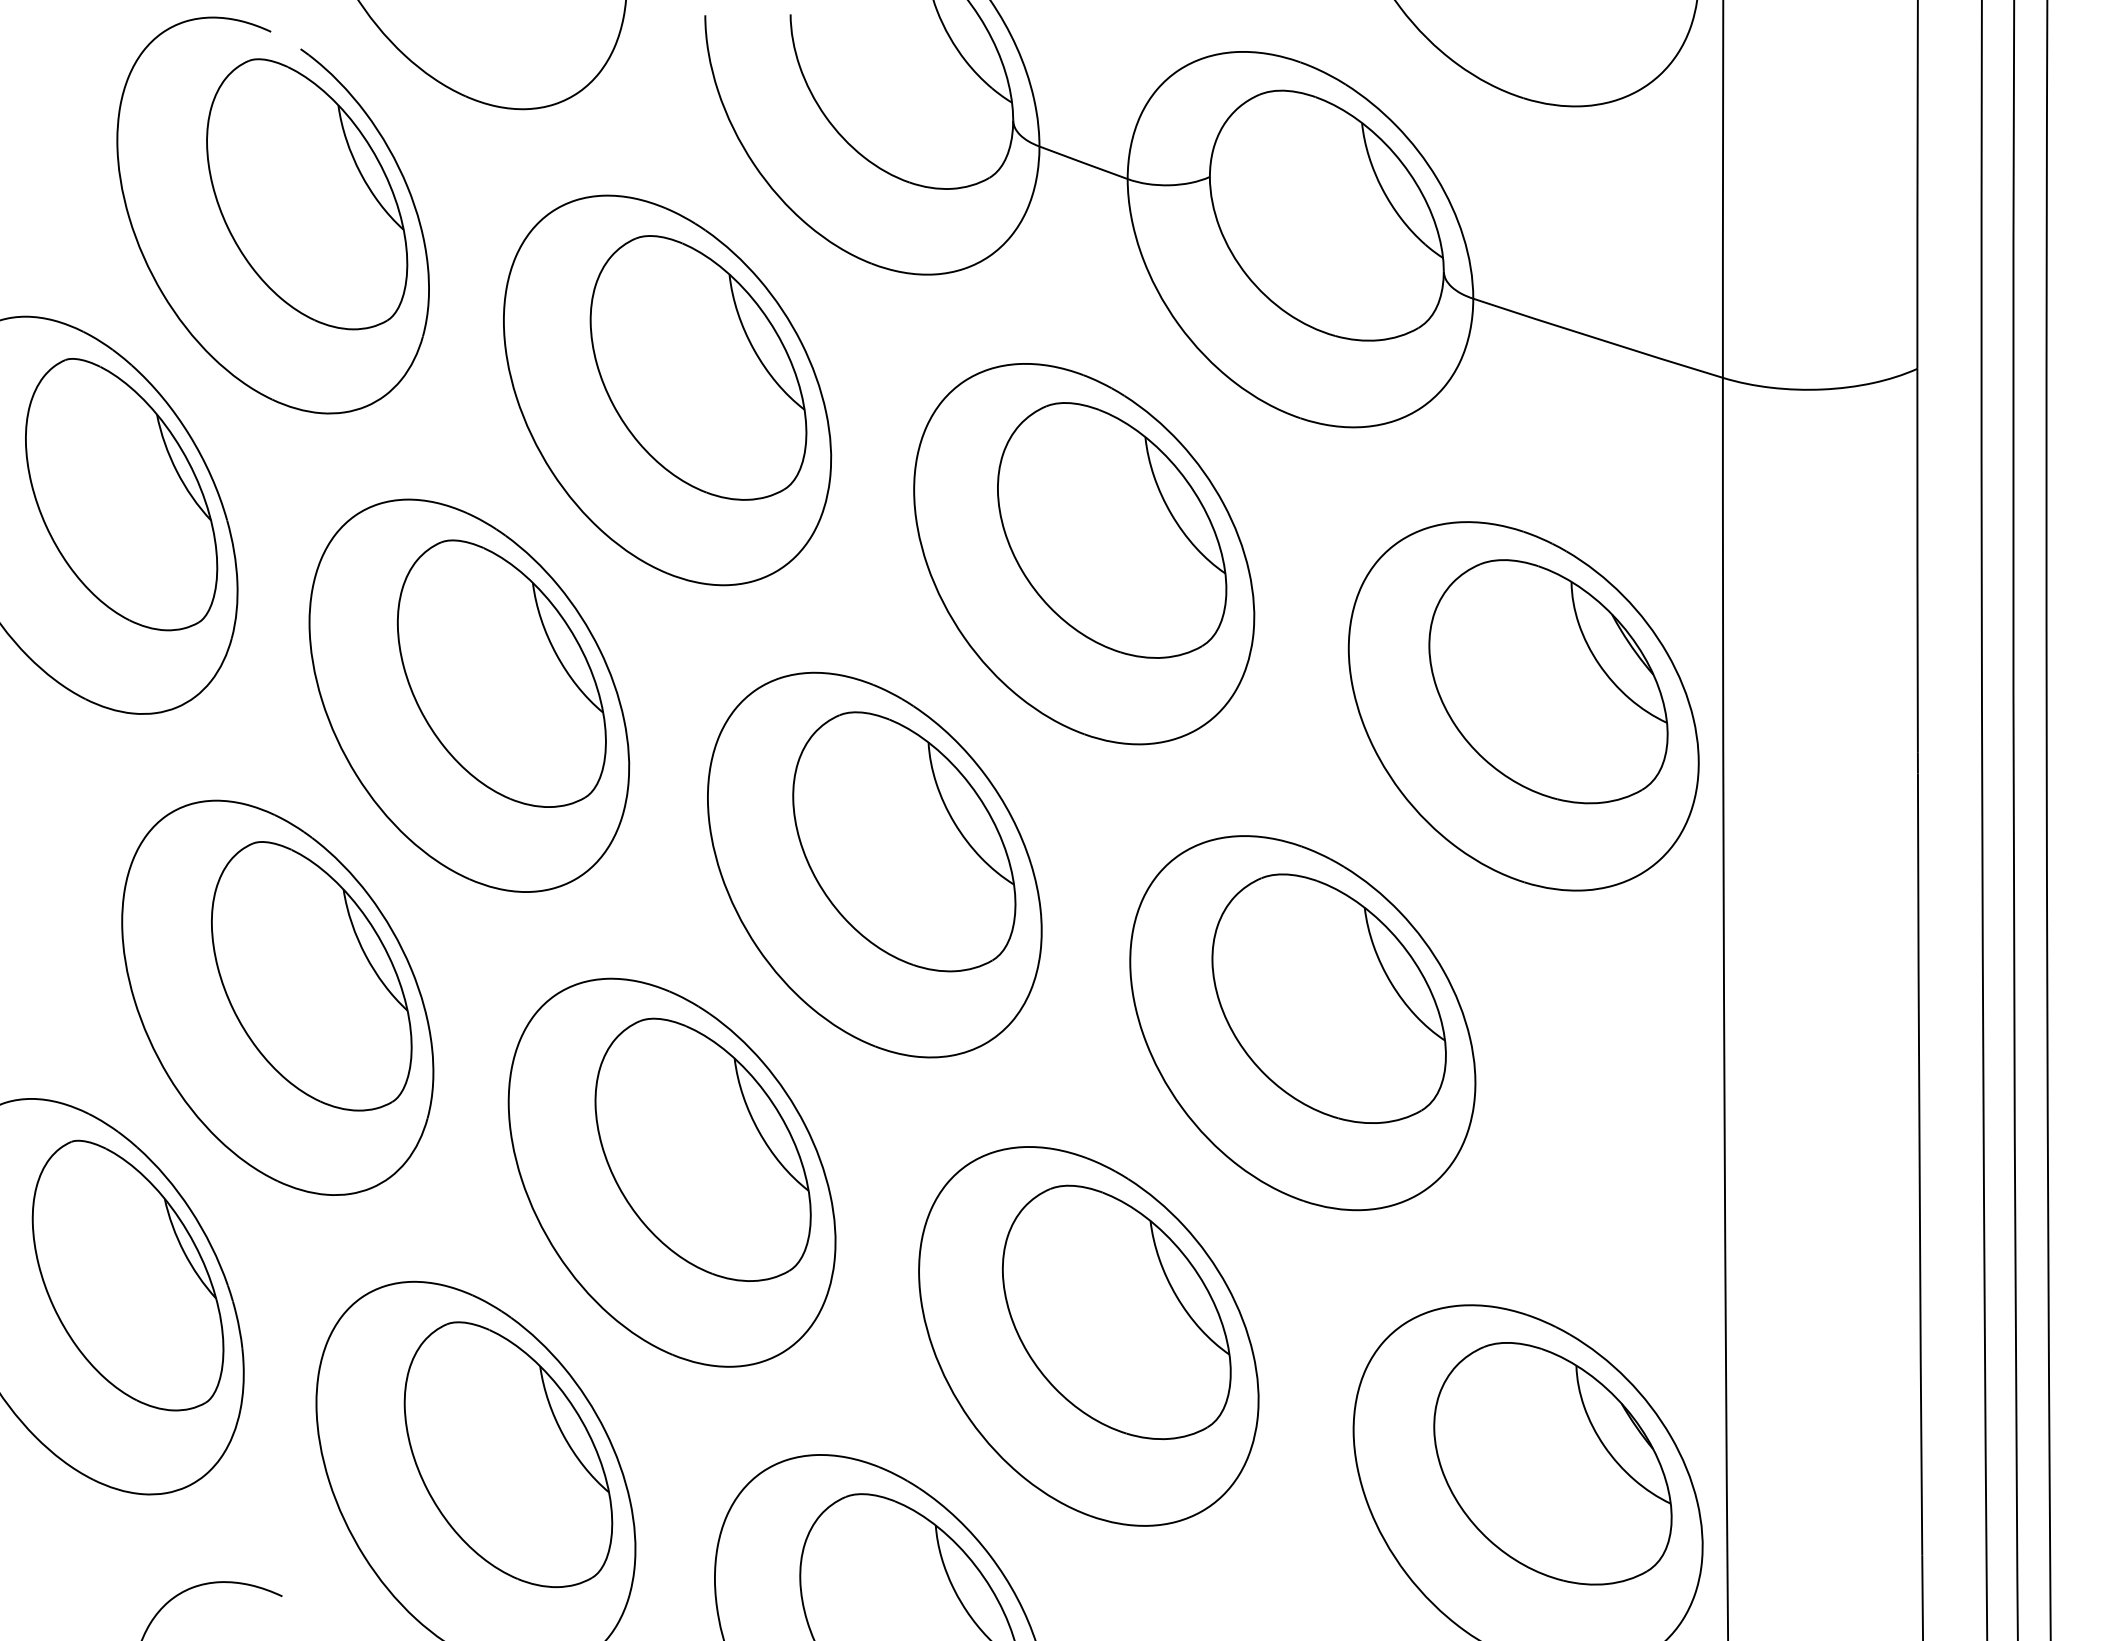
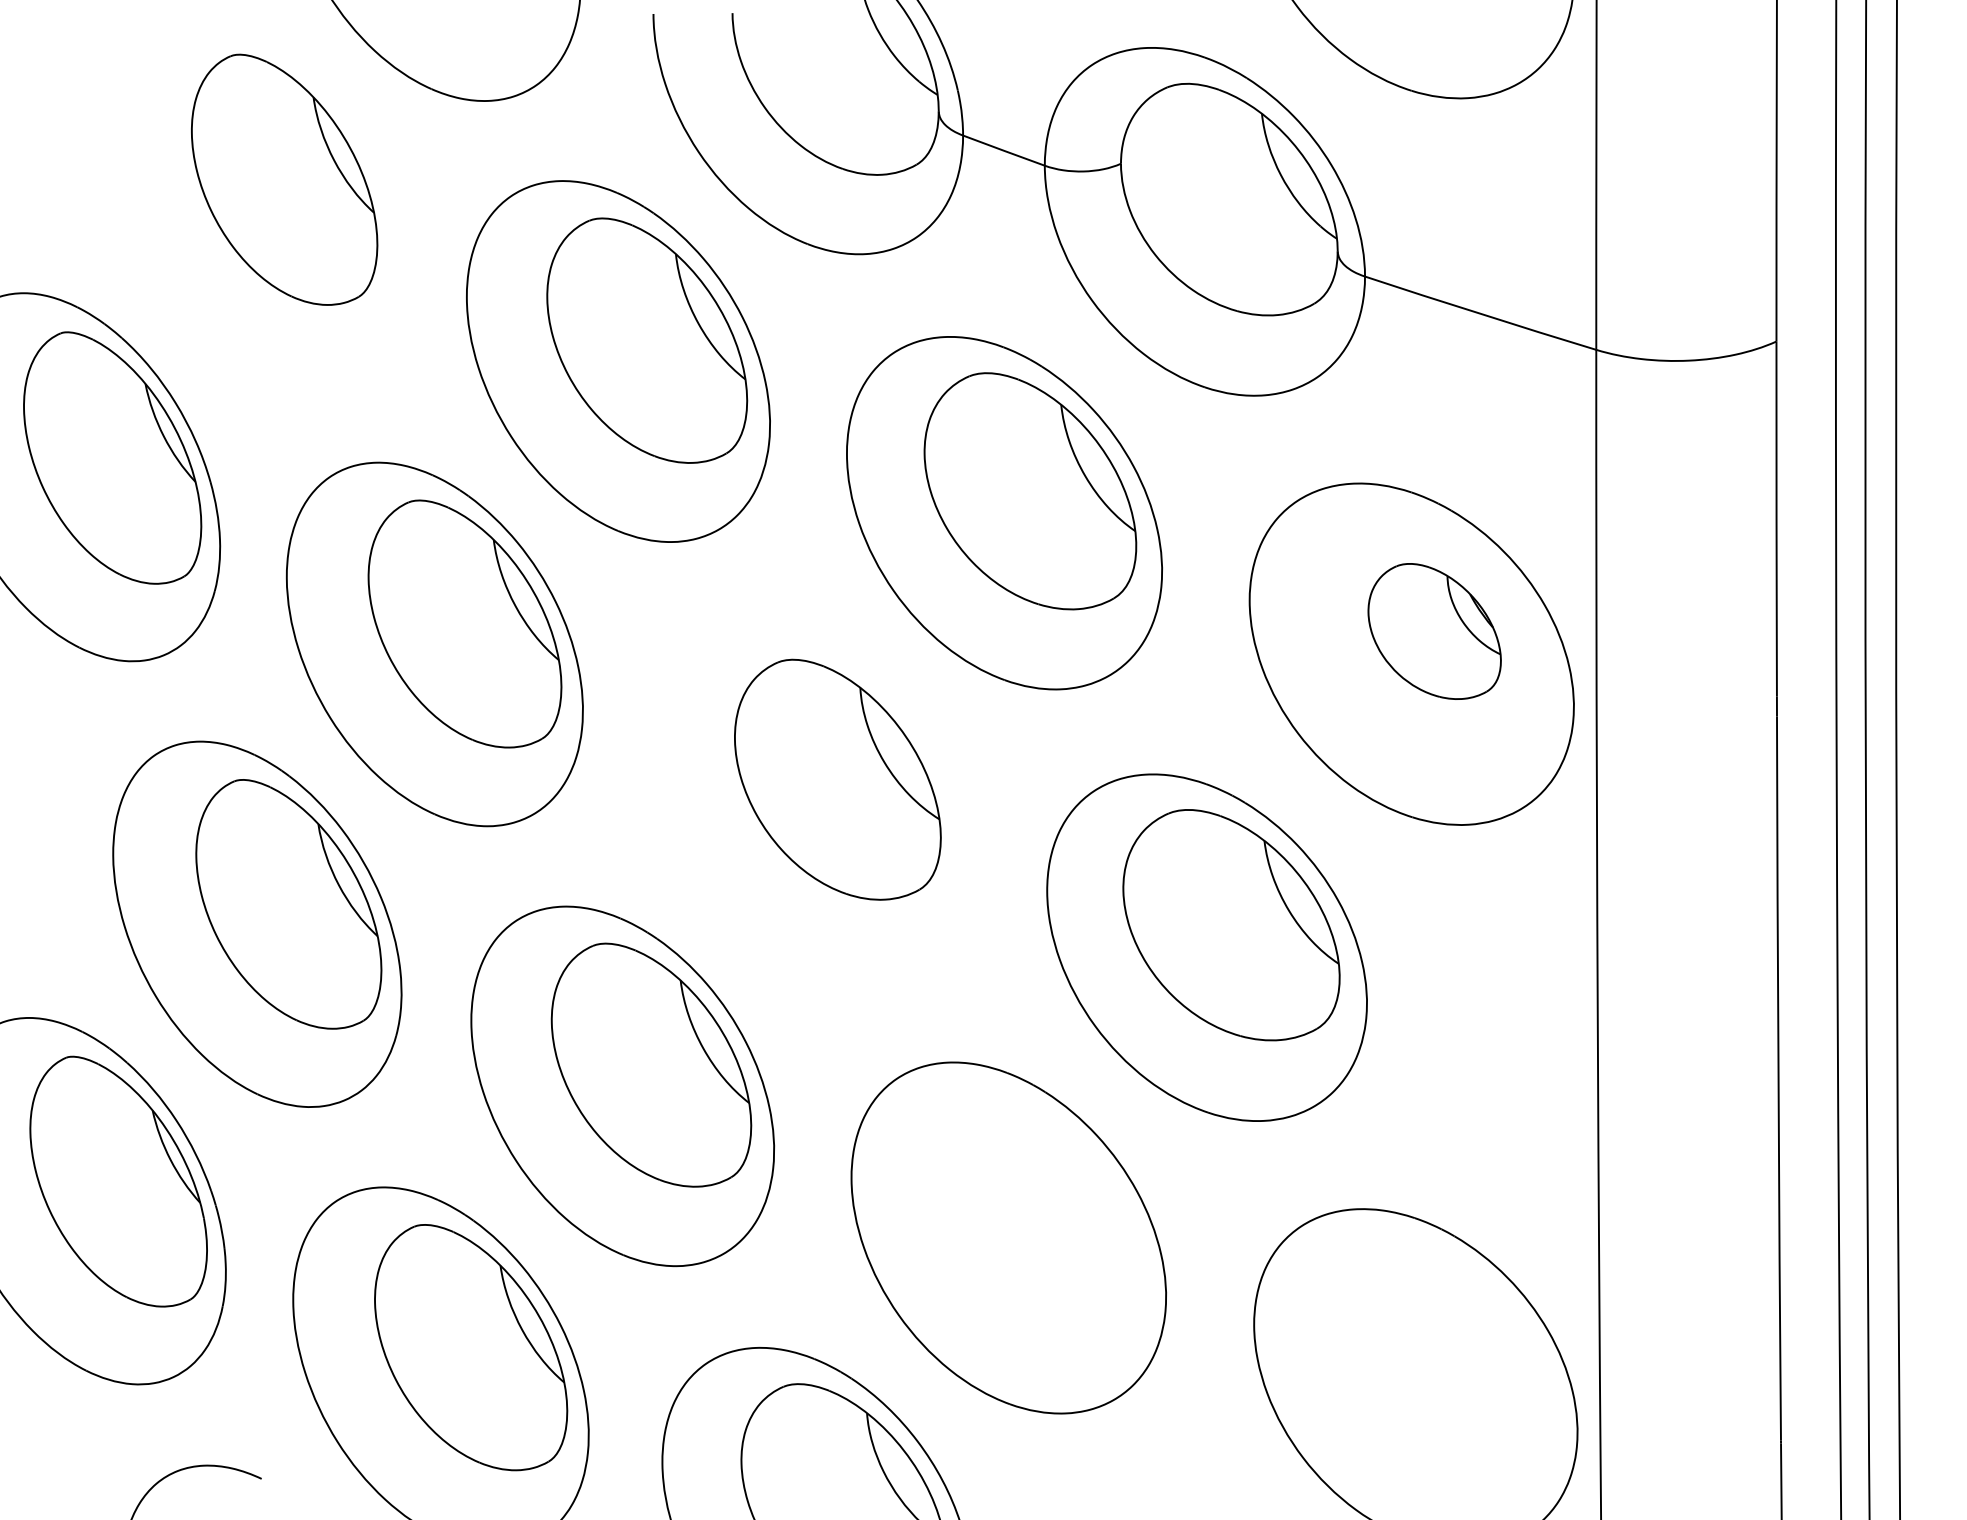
part: (153, 274) -> (142, 254), removed
part: (1548, 681) -> (1434, 631), size x0.6
part: (874, 864) -> (810, 800), removed
part: (1116, 1311) -> (1034, 1214), removed
part: (1552, 1463) -> (1438, 1355), removed

